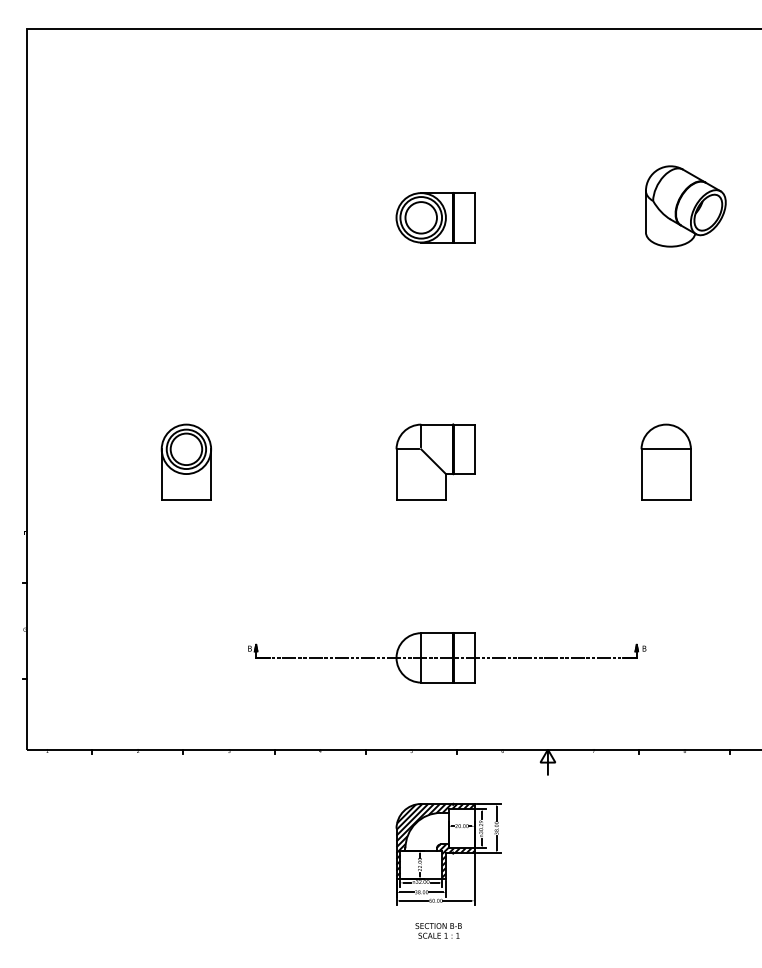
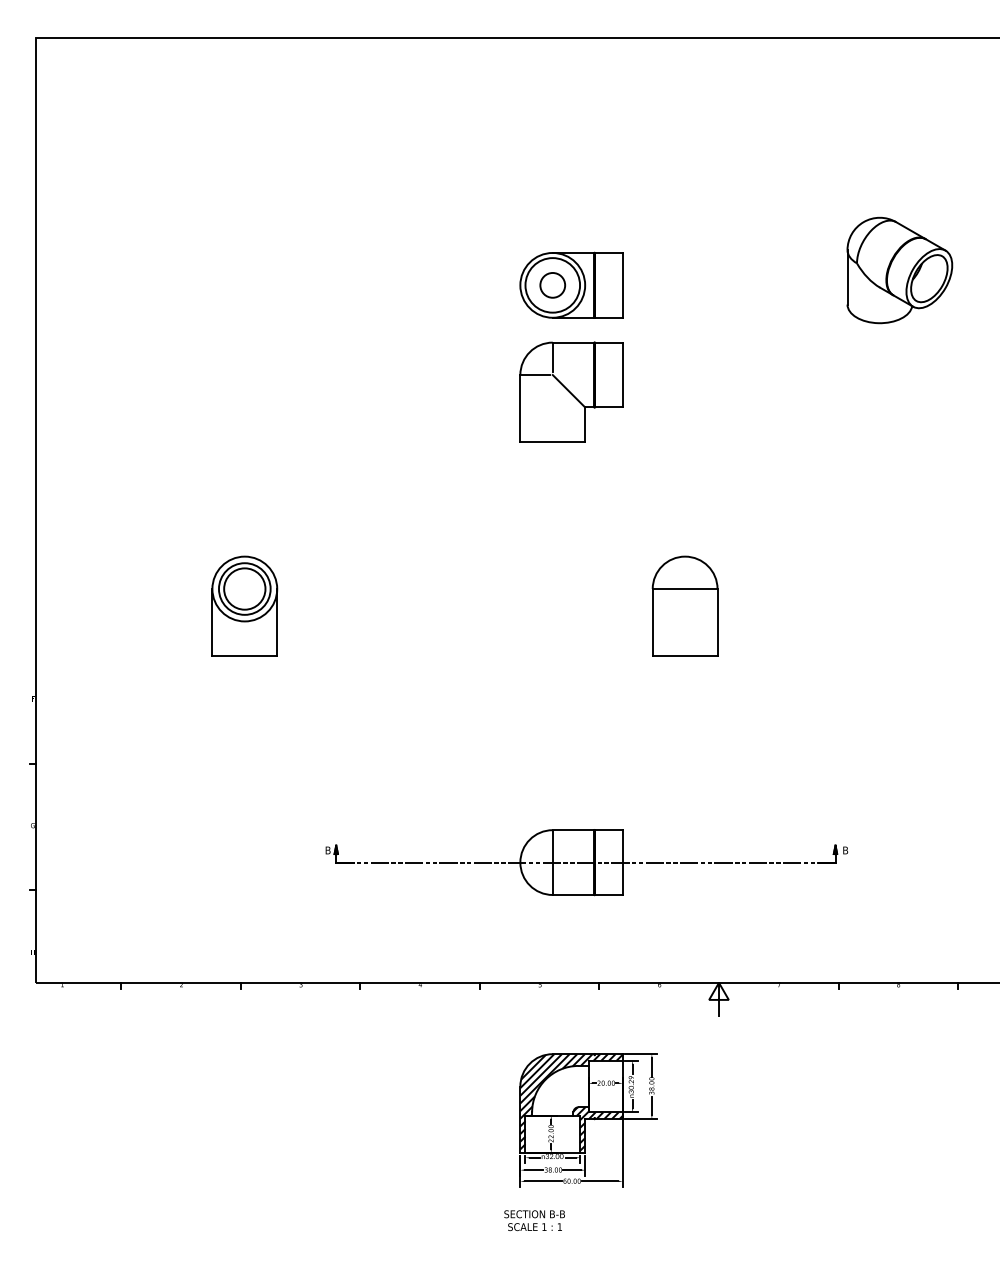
circle: (421, 217) -> (552, 285), size x0.6
part: (435, 461) -> (571, 391), moved
part: (665, 461) -> (684, 605), moved
text: (438, 930) -> (534, 1220), moved

